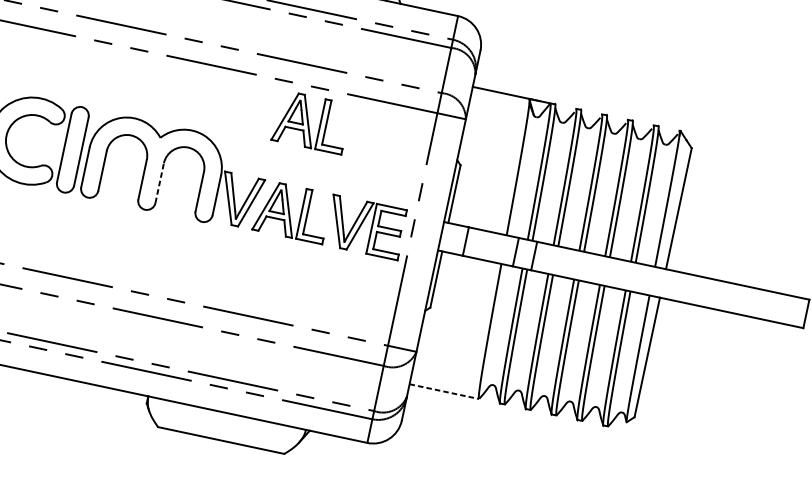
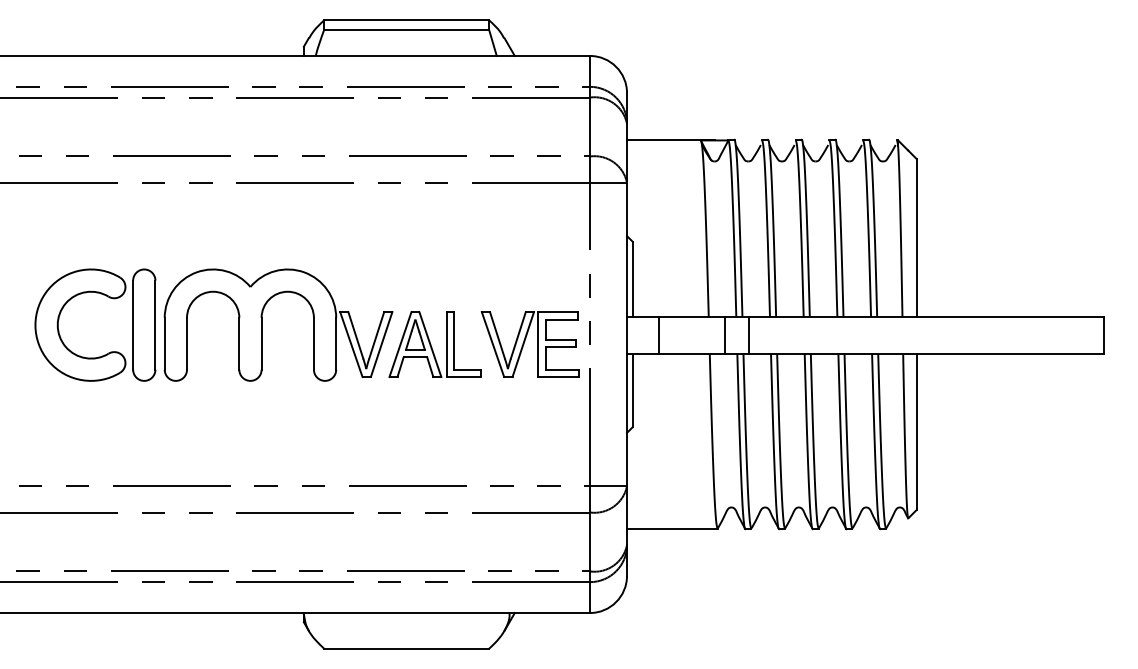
part: (311, 122) -> (434, 227), removed
line: (159, 182) -> (261, 343), dashed -> solid
line: (444, 391) -> (672, 528), dashed -> solid

